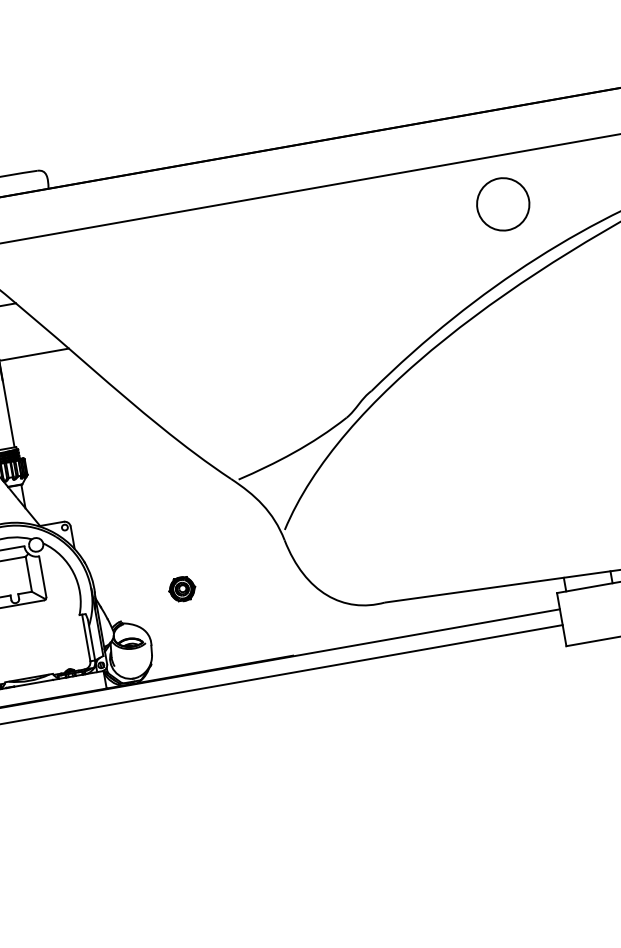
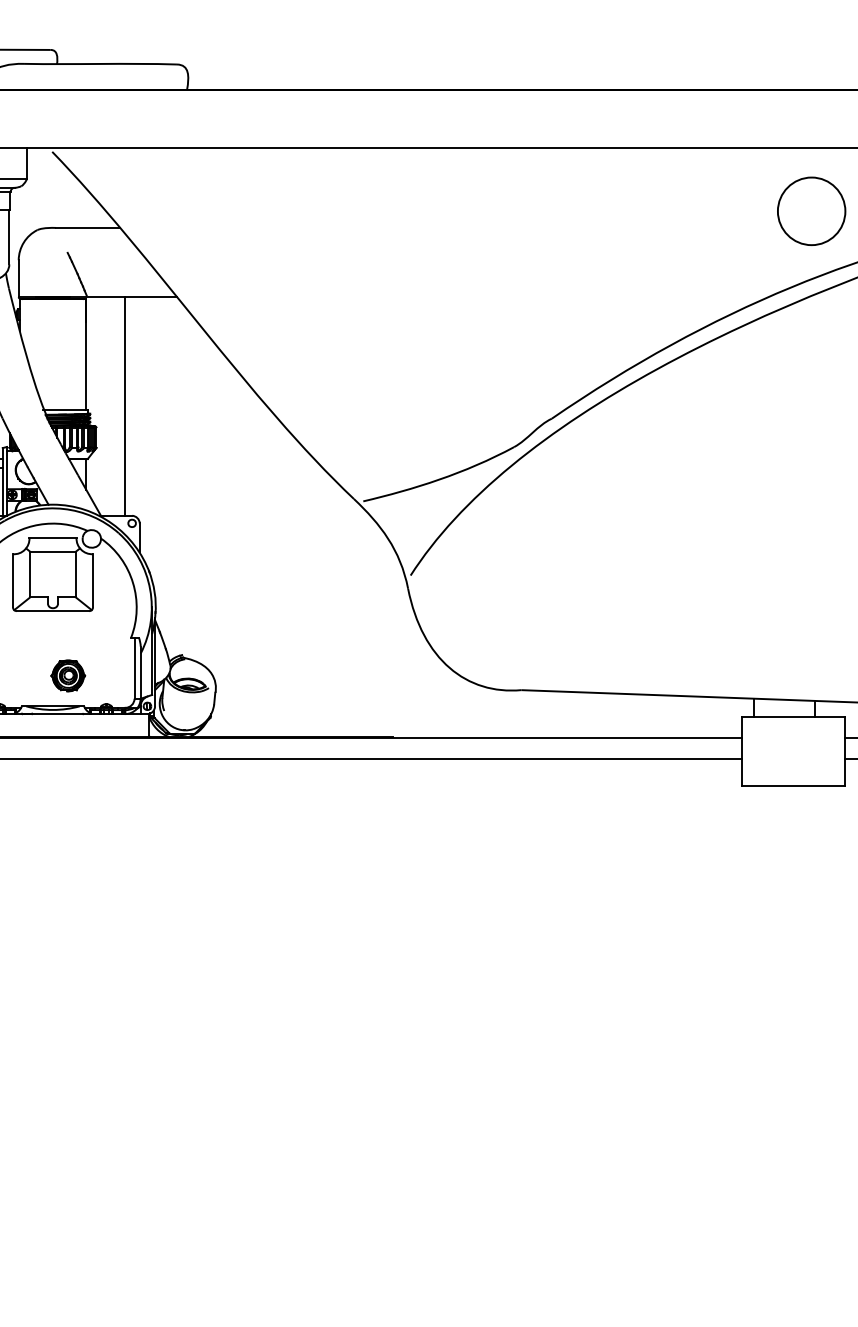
part: (503, 203) -> (811, 210), moved
line: (43, 439) -> (124, 406), added
part: (182, 588) -> (68, 675), moved

